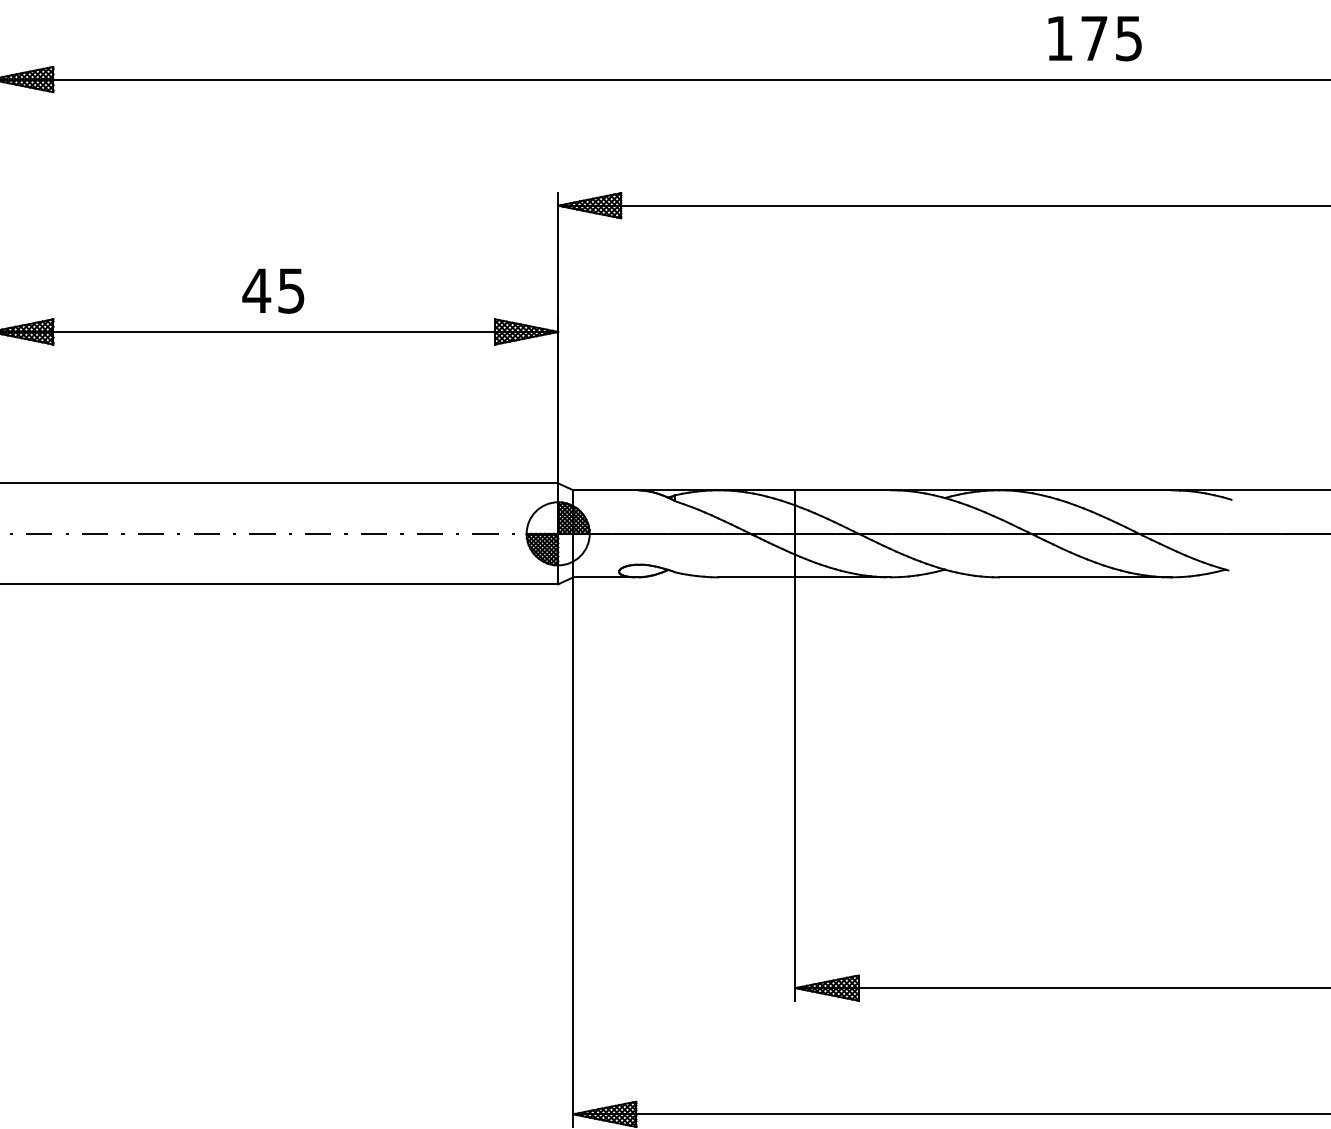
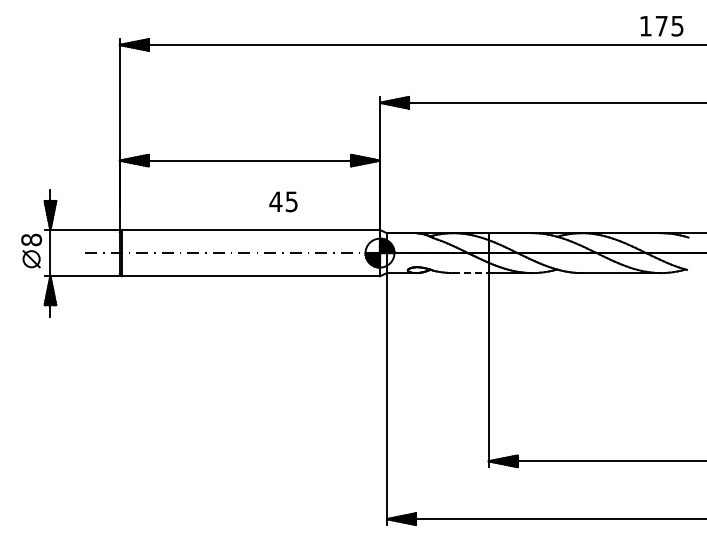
text: (1093, 39) -> (661, 26), moved
text: (273, 290) -> (283, 201), moved
line: (757, 578) -> (471, 273), solid -> dashed

